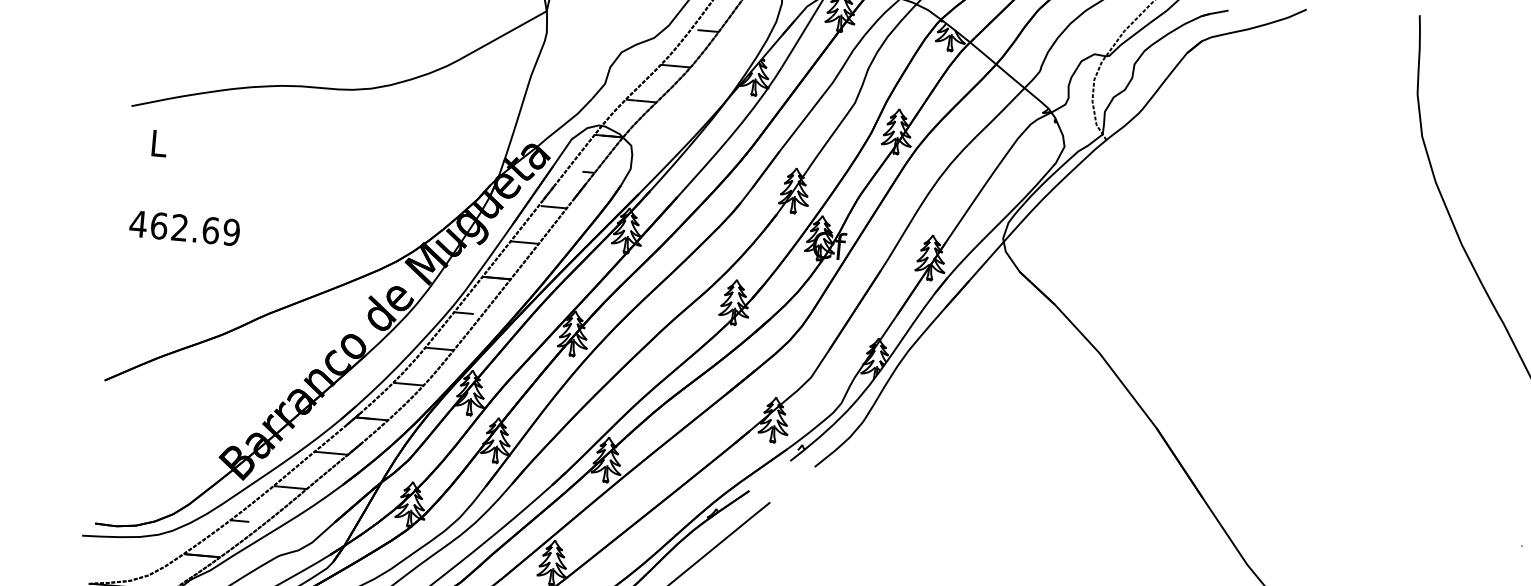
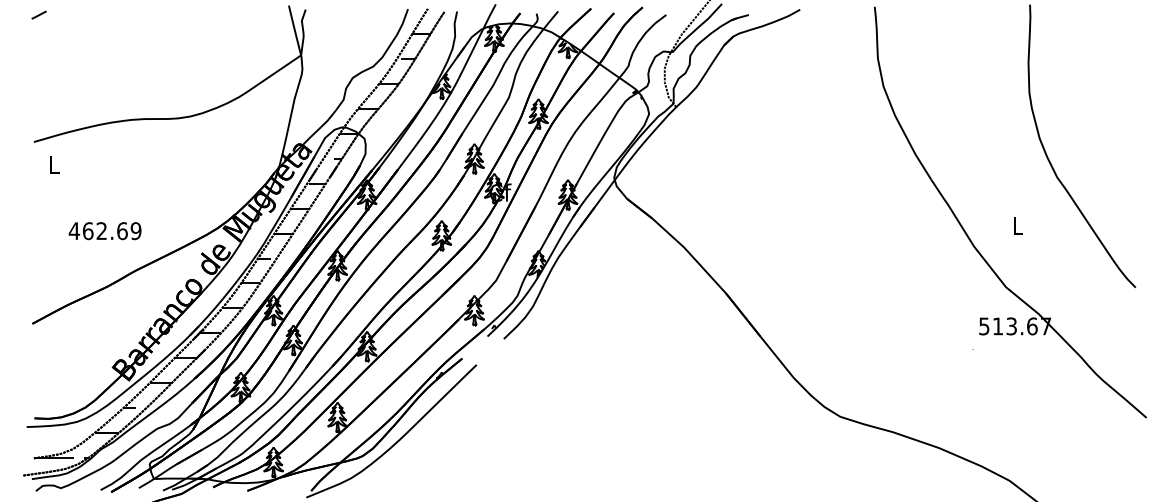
text: (183, 228) -> (104, 231), moved

